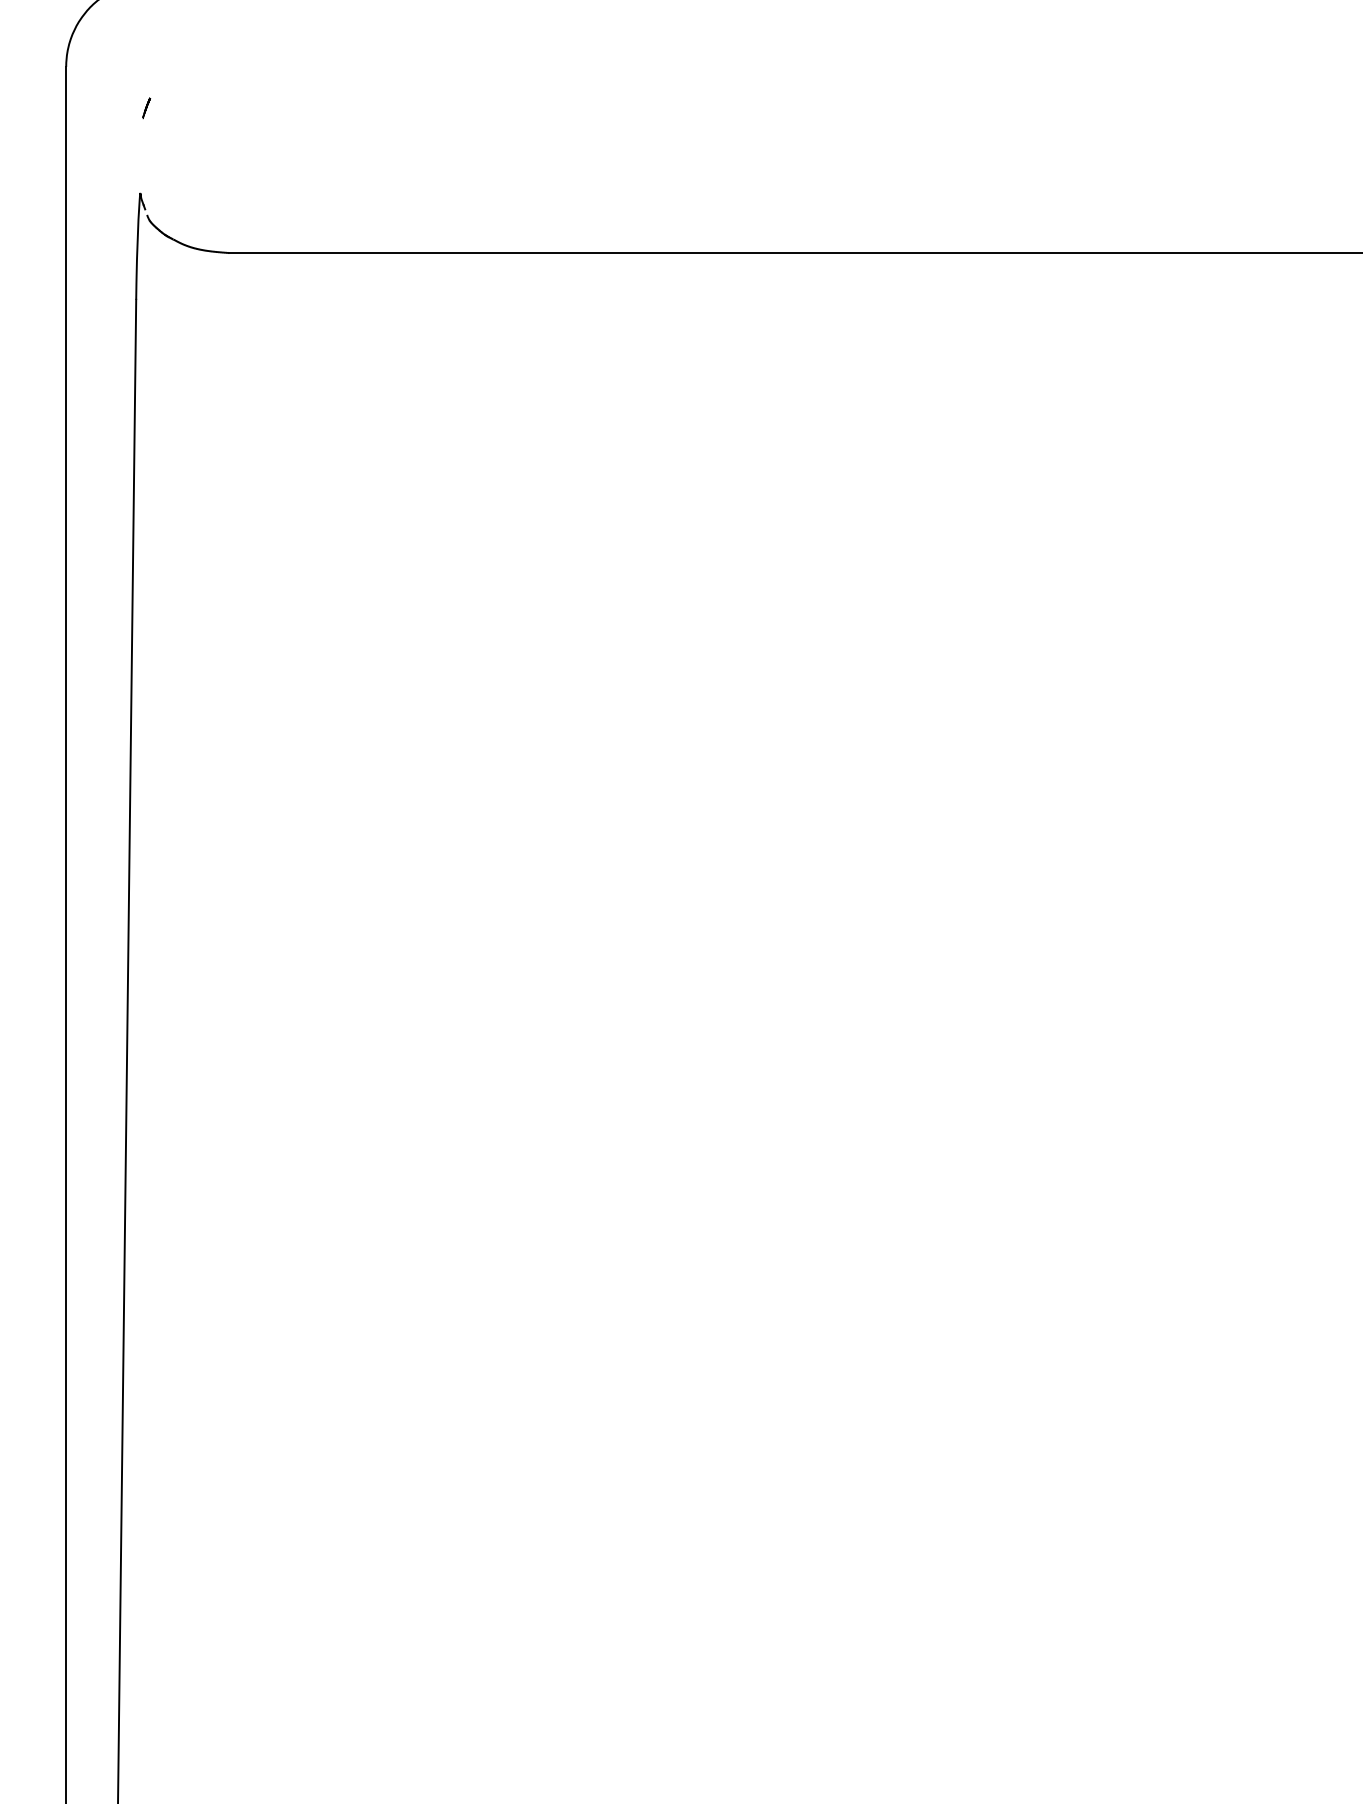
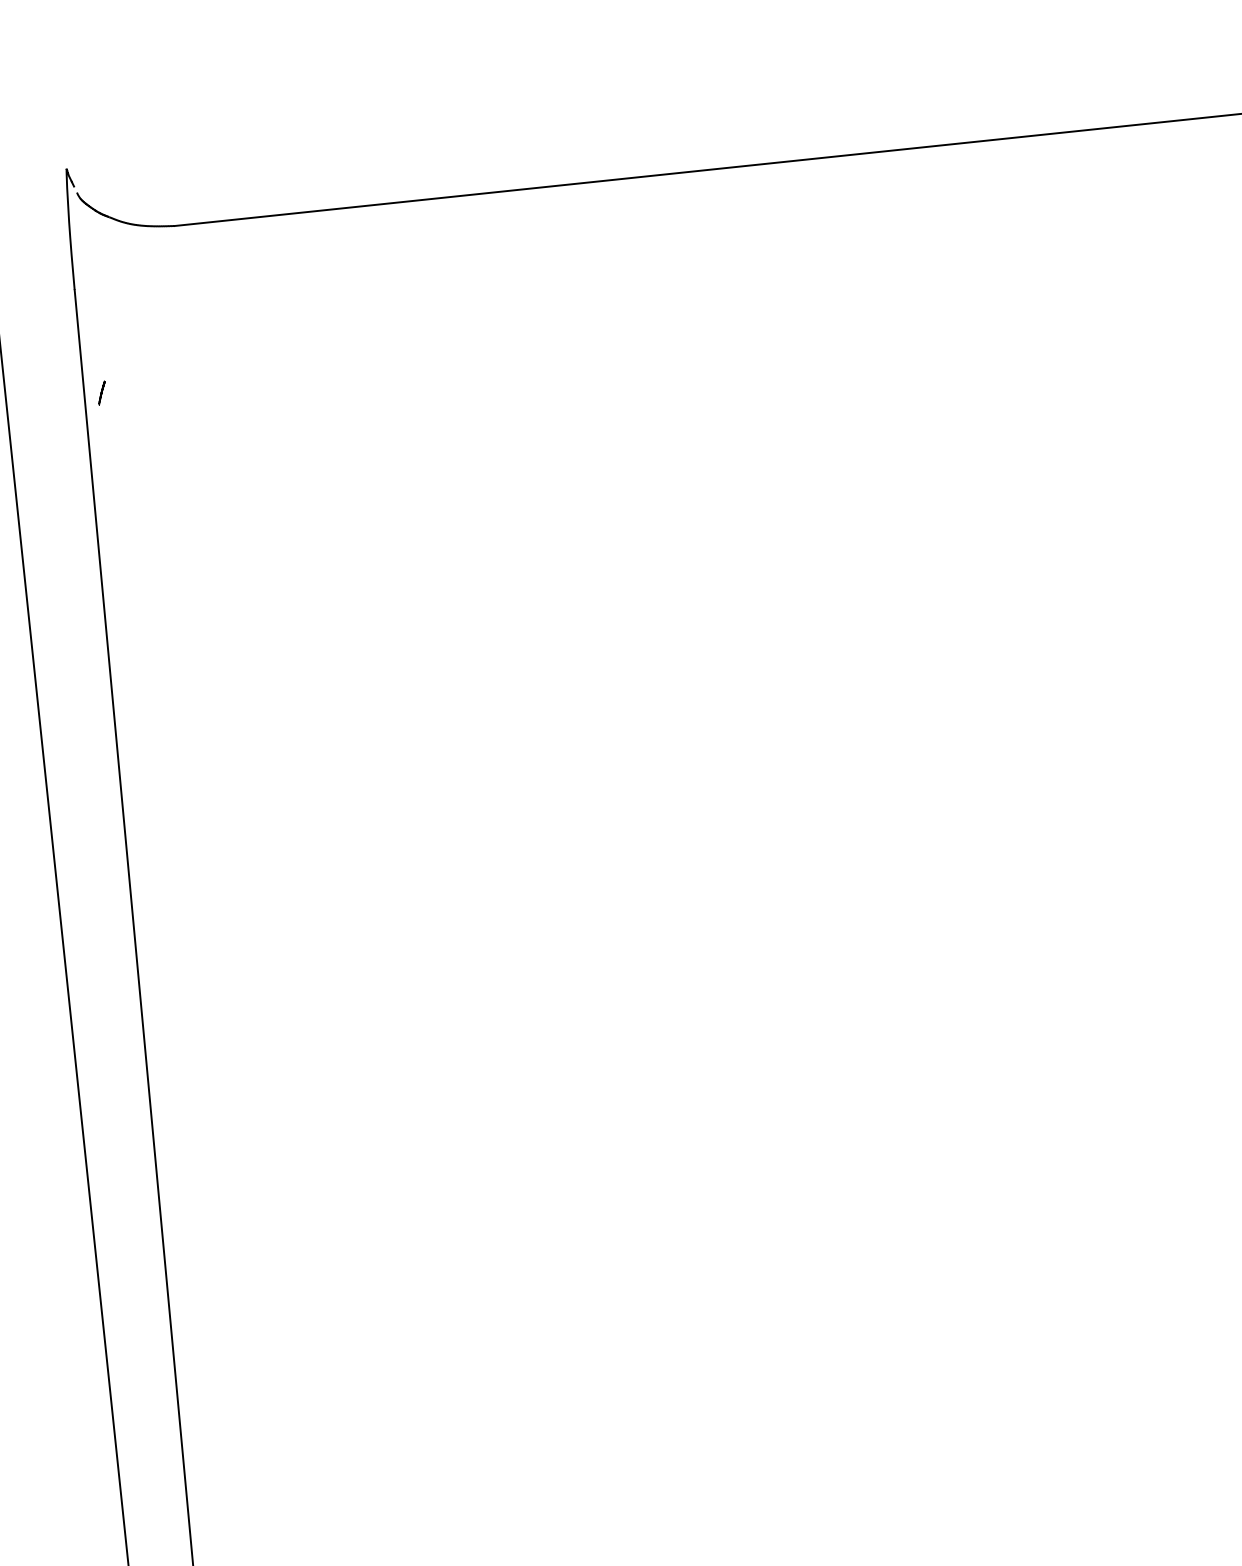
line: (146, 108) -> (101, 393), moved

